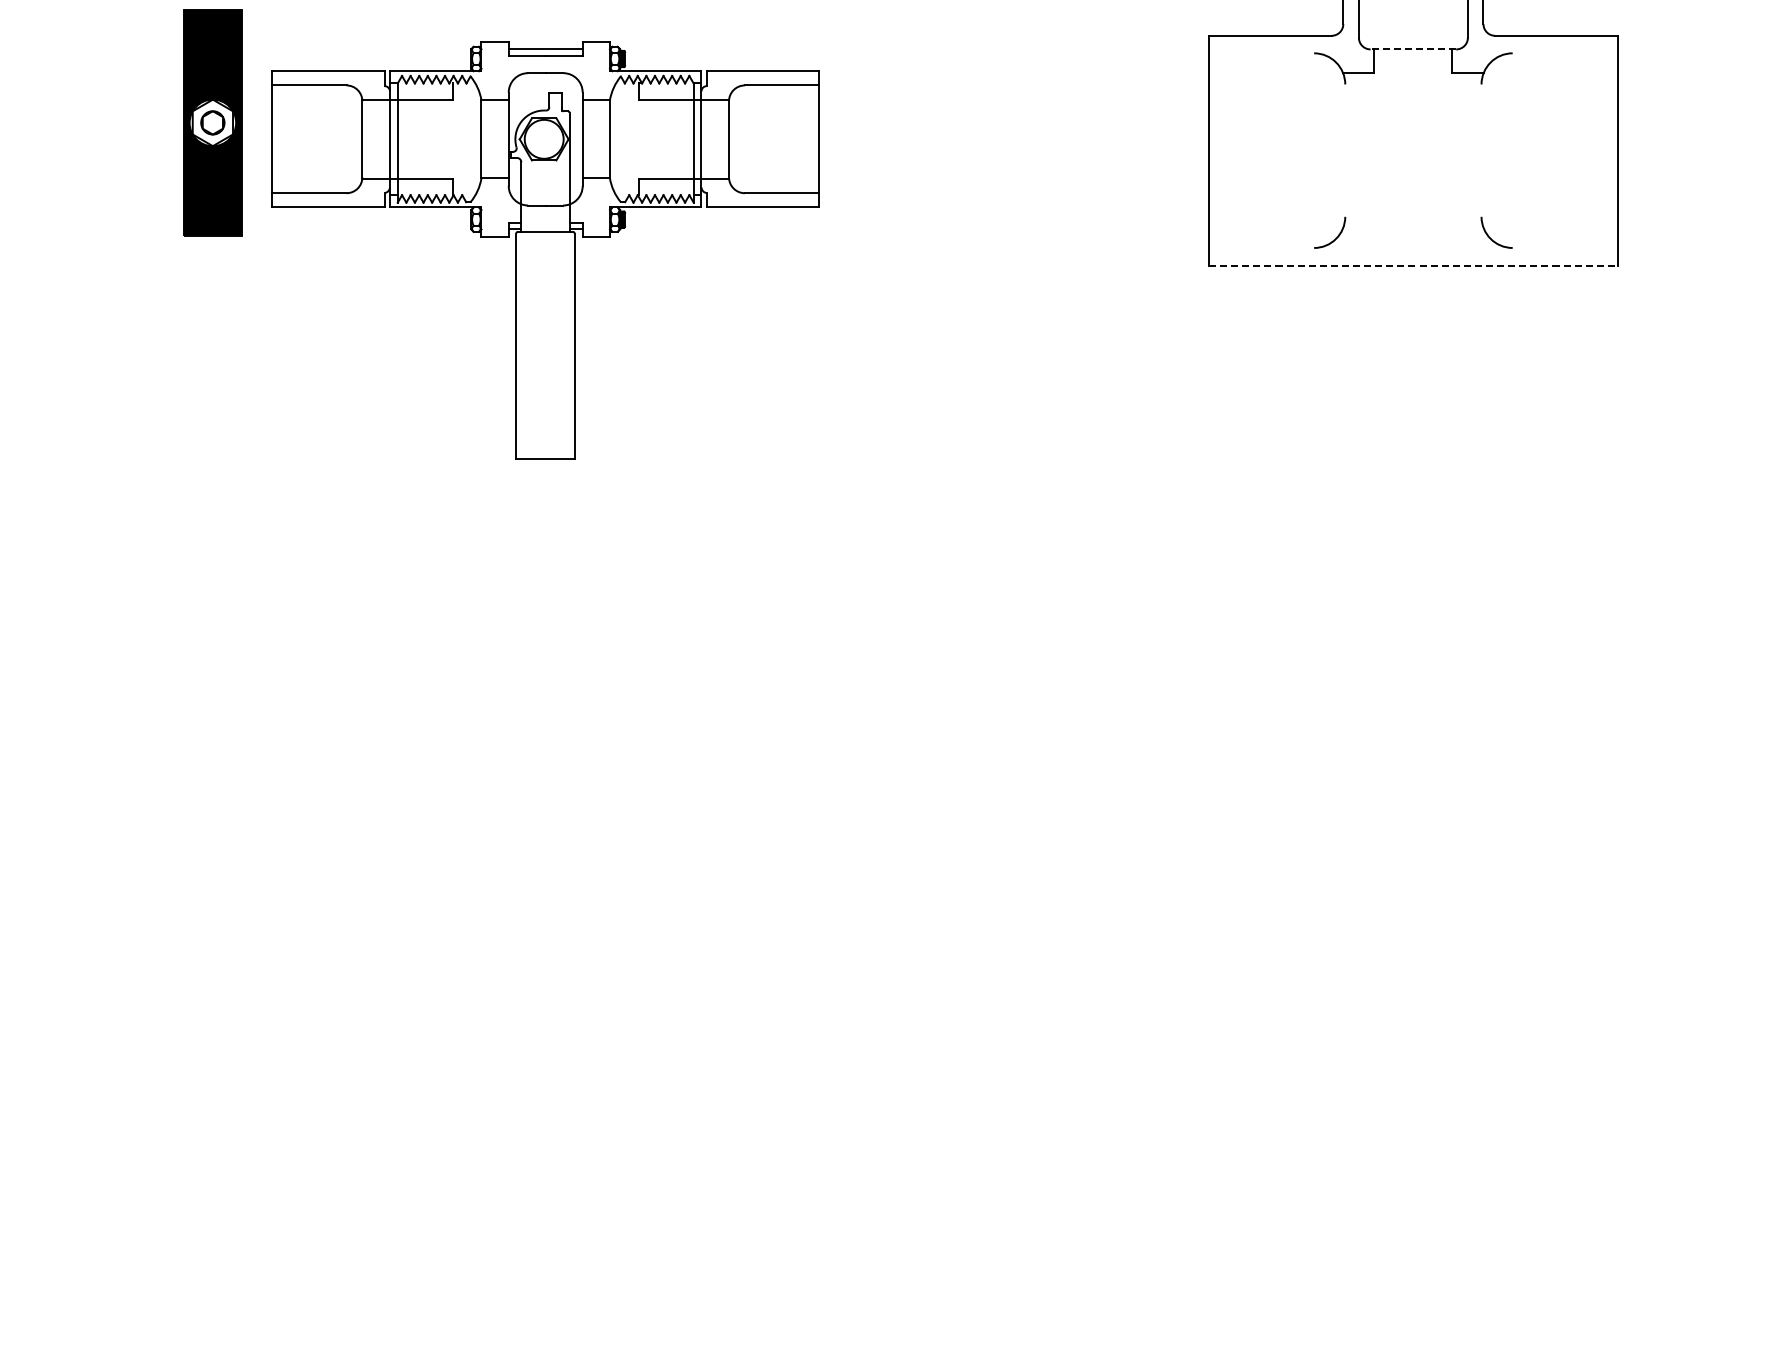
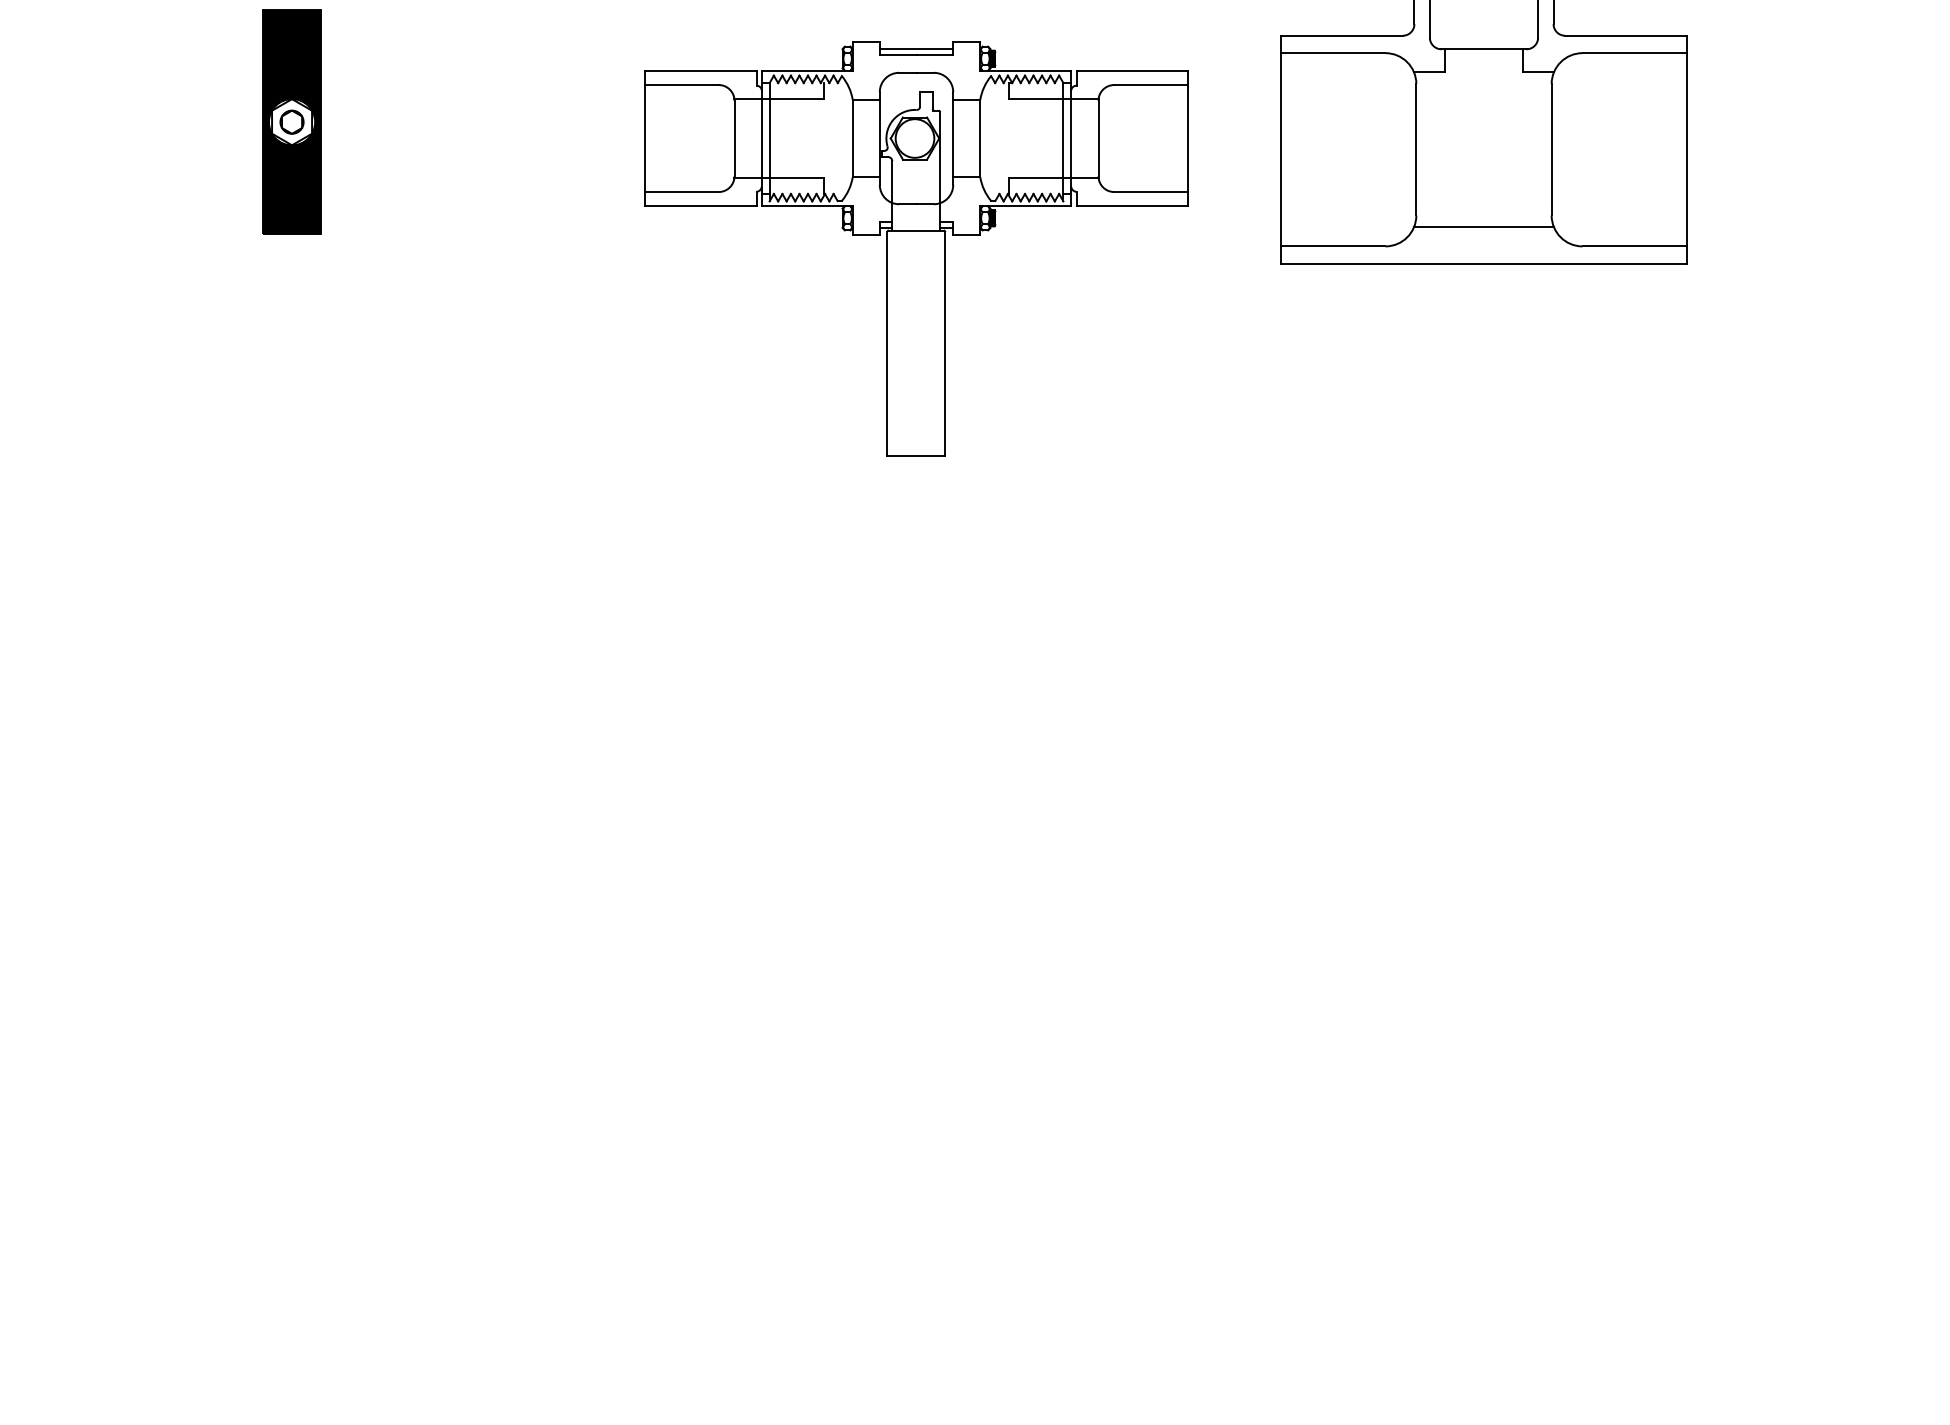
line: (1413, 49) -> (1484, 49), dashed -> solid
line: (1261, 53) -> (1333, 53), added
line: (1564, 53) -> (1634, 53), added
line: (1345, 150) -> (1416, 149), added
line: (1481, 150) -> (1551, 149), added
line: (1412, 228) -> (1483, 227), added
line: (1261, 248) -> (1333, 246), added
line: (1564, 248) -> (1634, 246), added
part: (545, 250) -> (916, 248), moved
line: (1413, 265) -> (1484, 263), dashed -> solid

